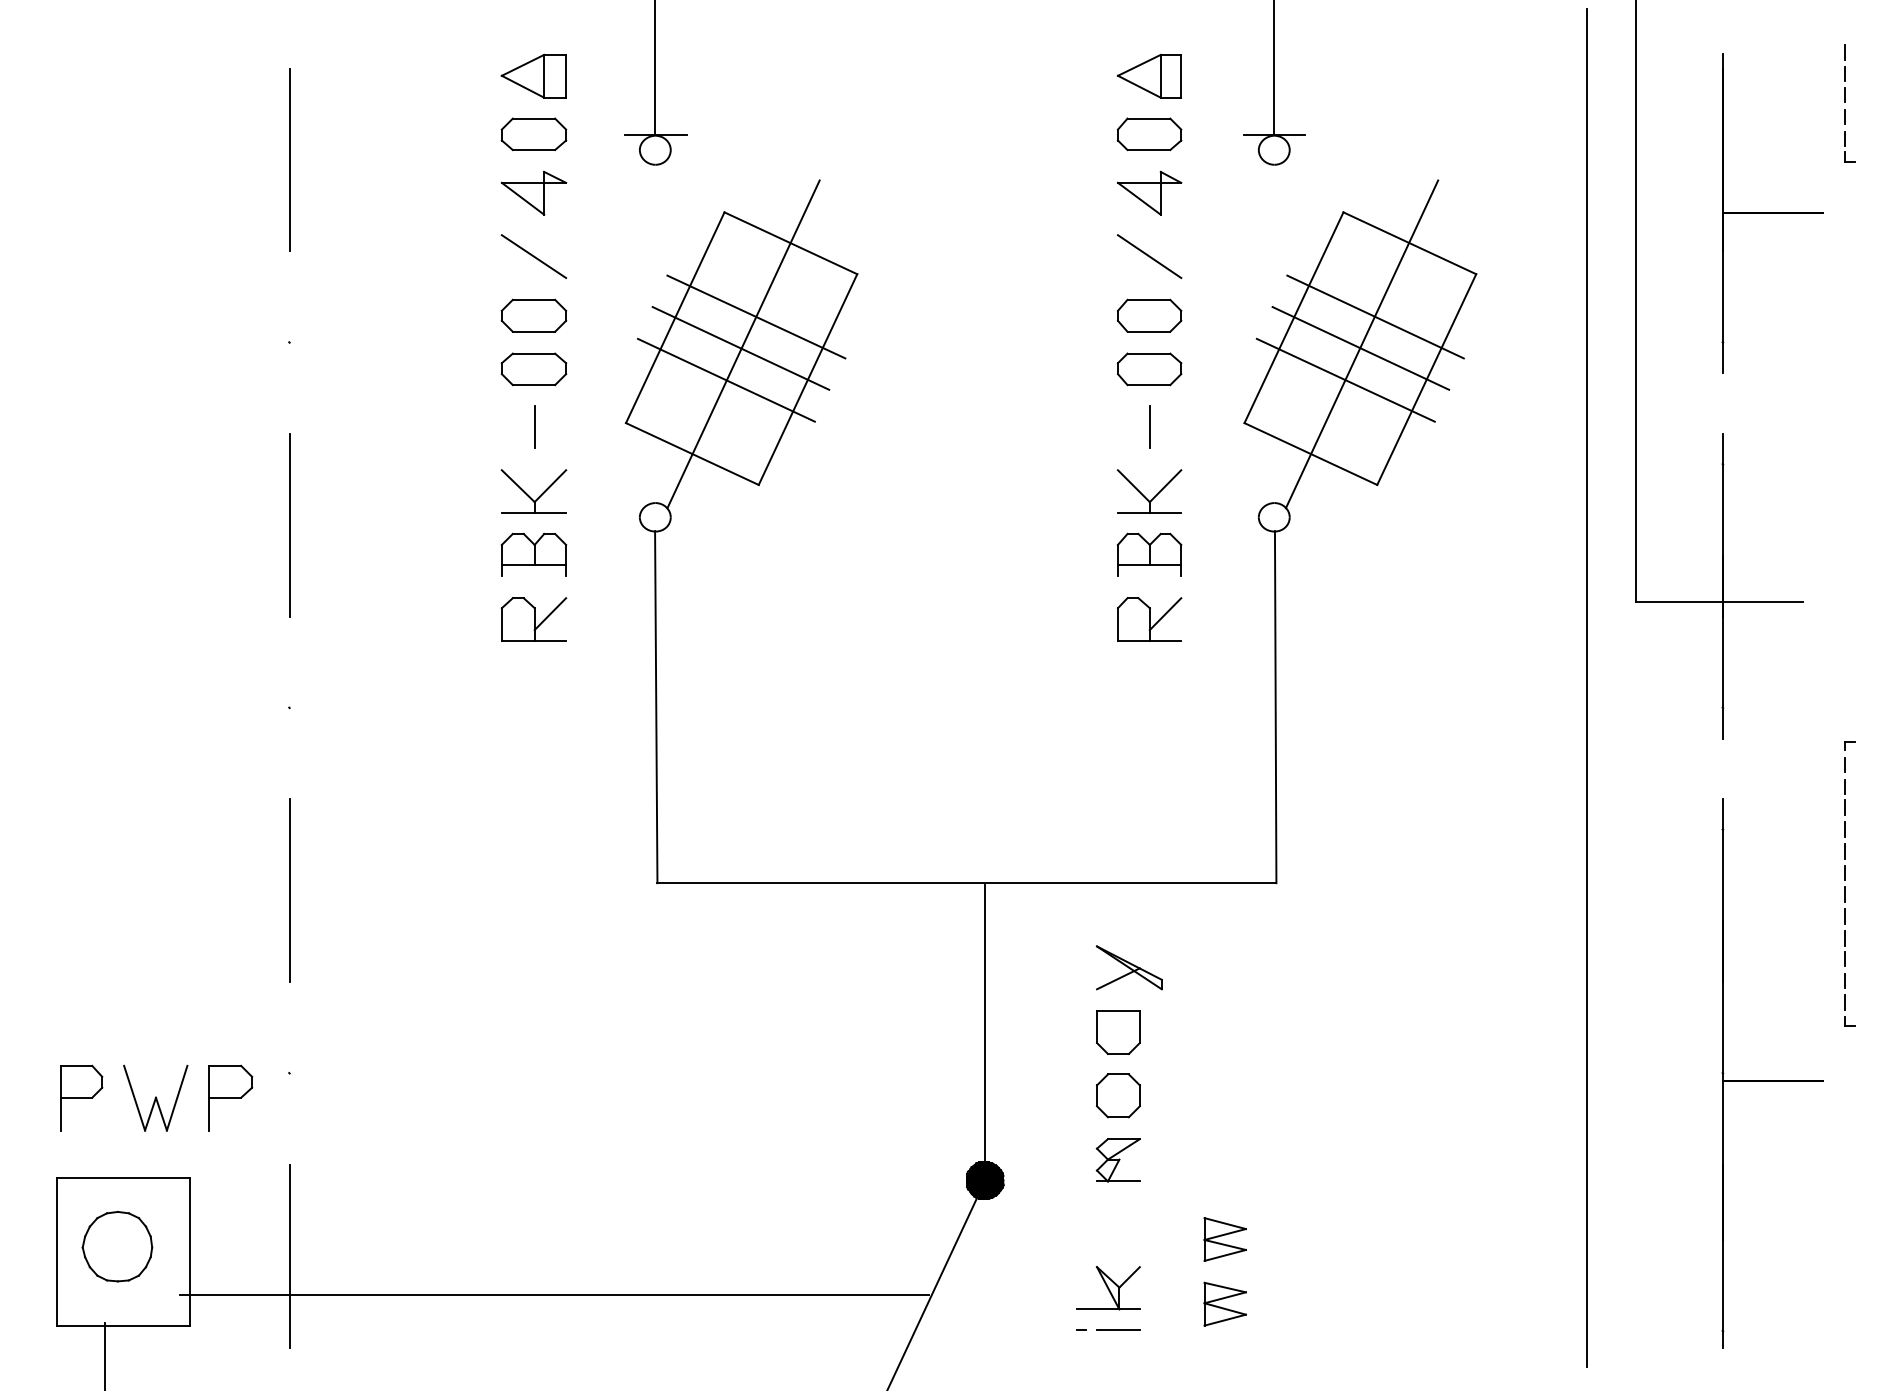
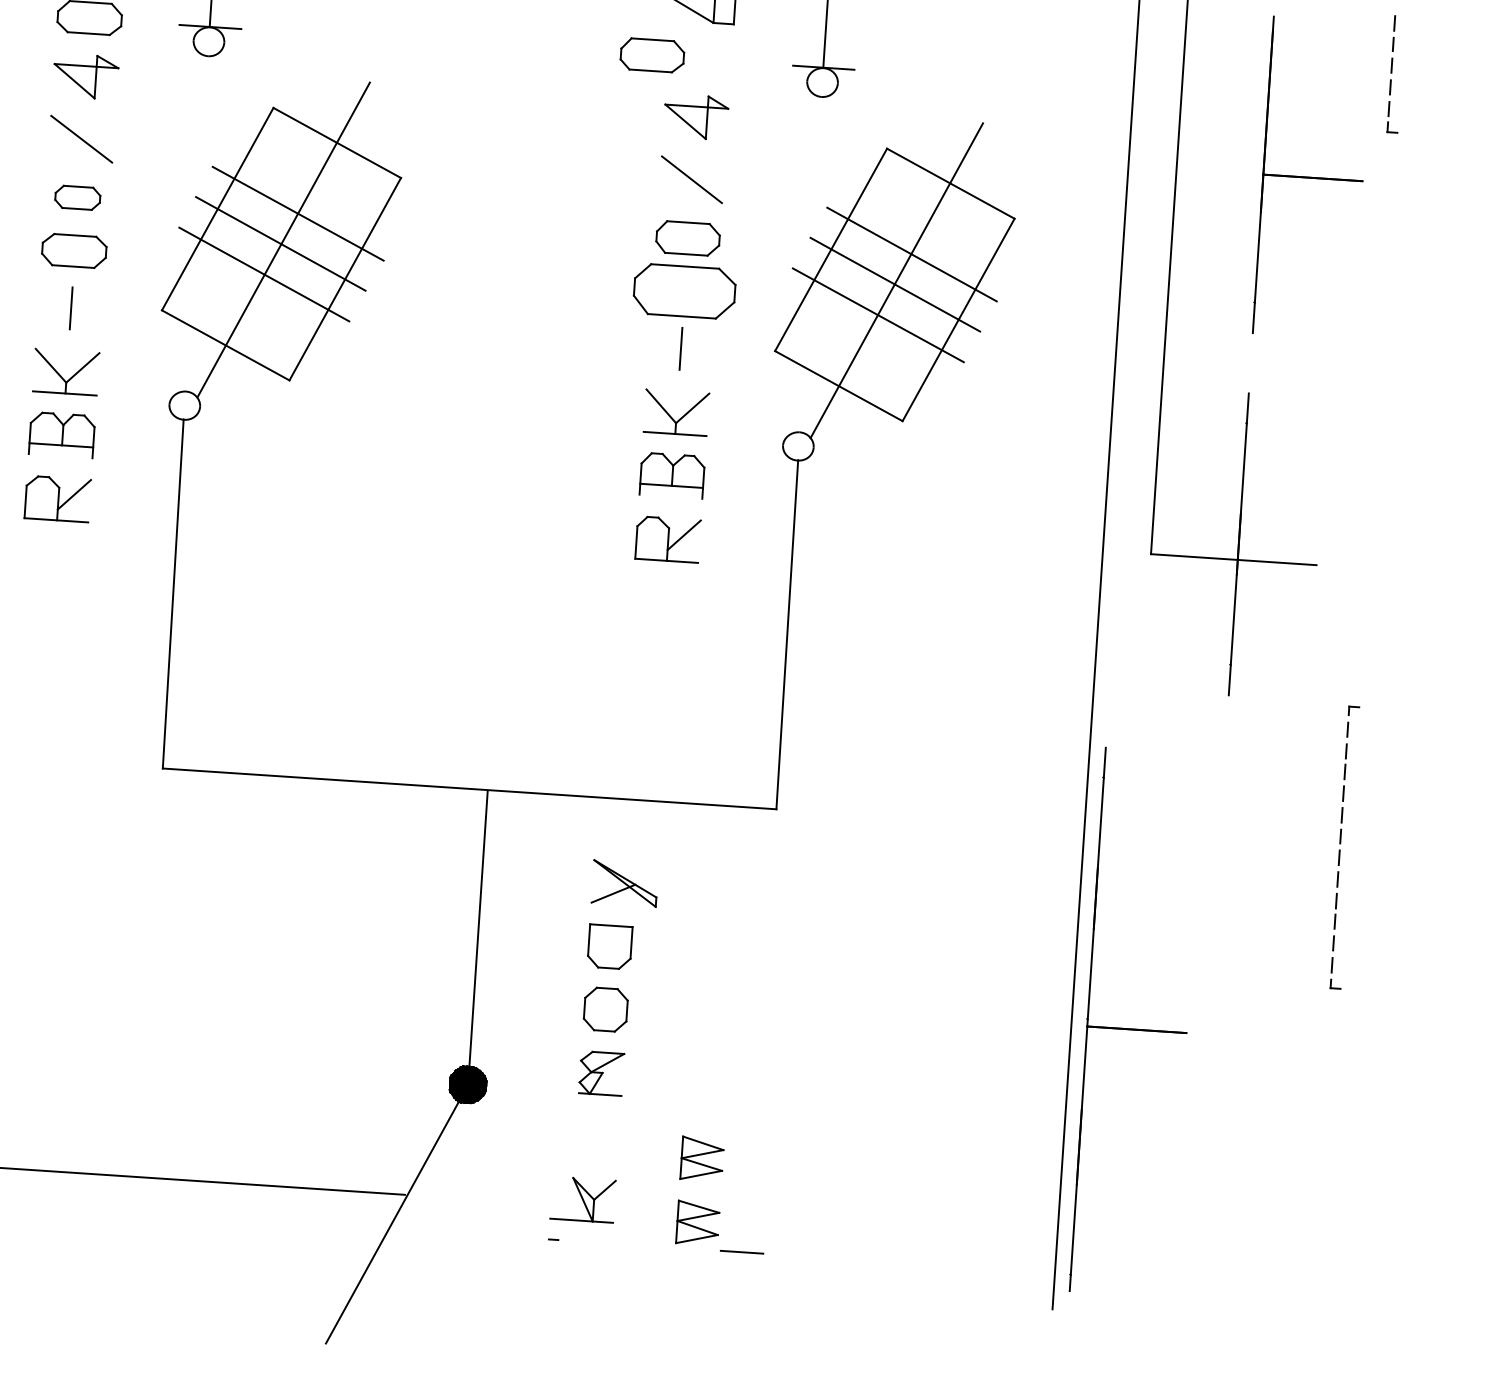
part: (1149, 134) -> (652, 55), moved
part: (533, 315) -> (77, 197), size x0.7
part: (1149, 369) -> (684, 291), size x1.6
part: (1772, 1080) -> (1136, 1029), moved
line: (1118, 1329) -> (742, 1251), moved

